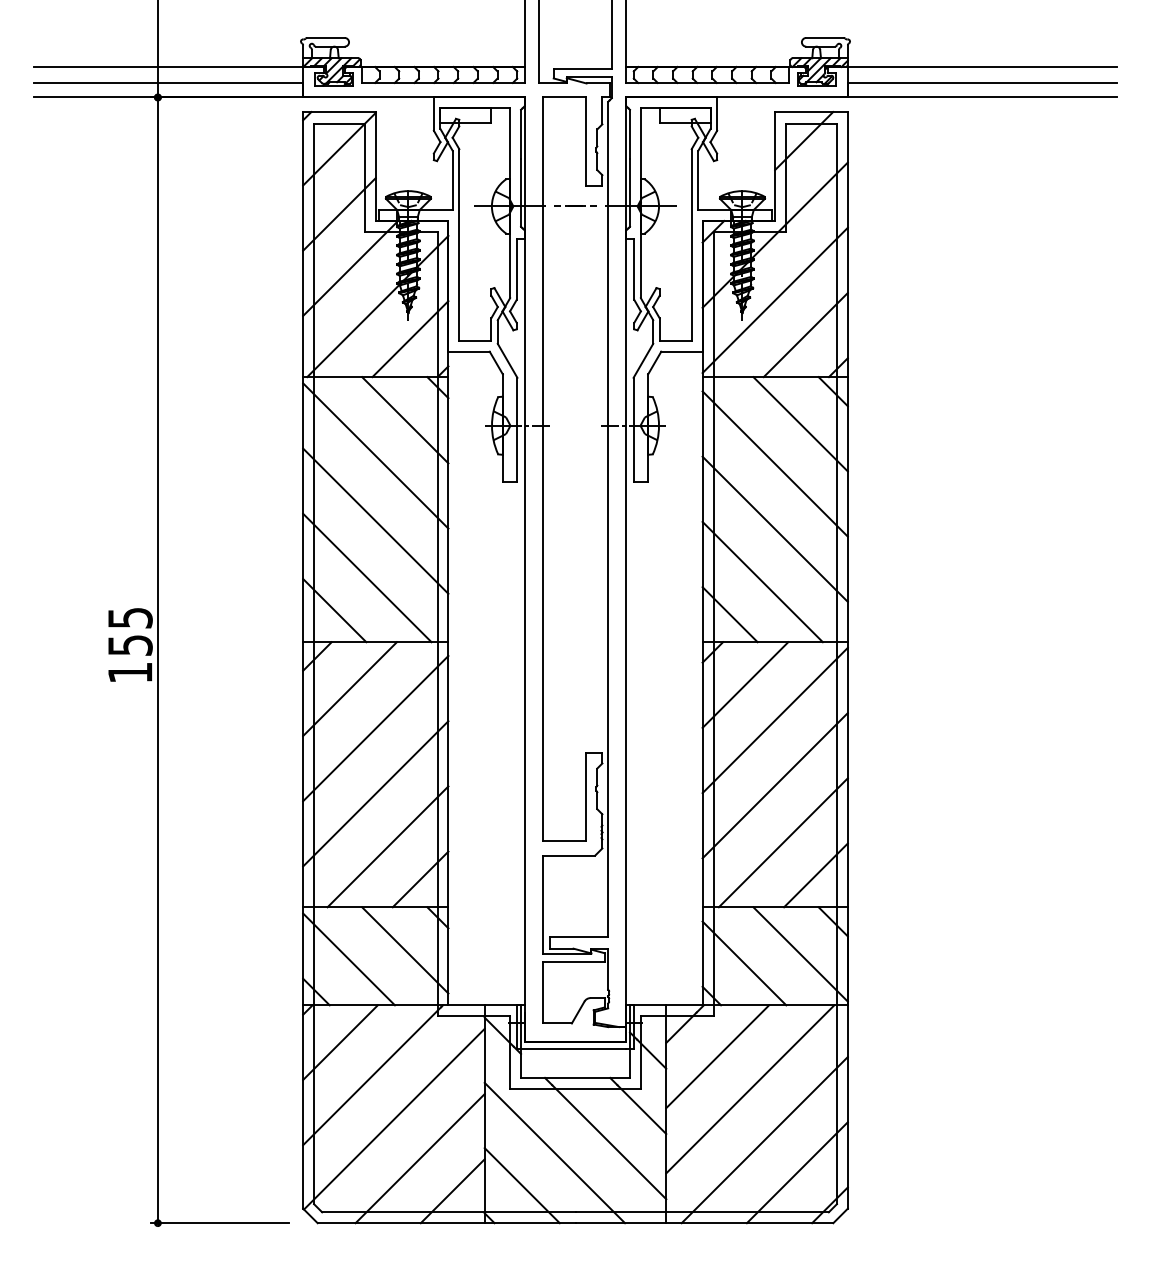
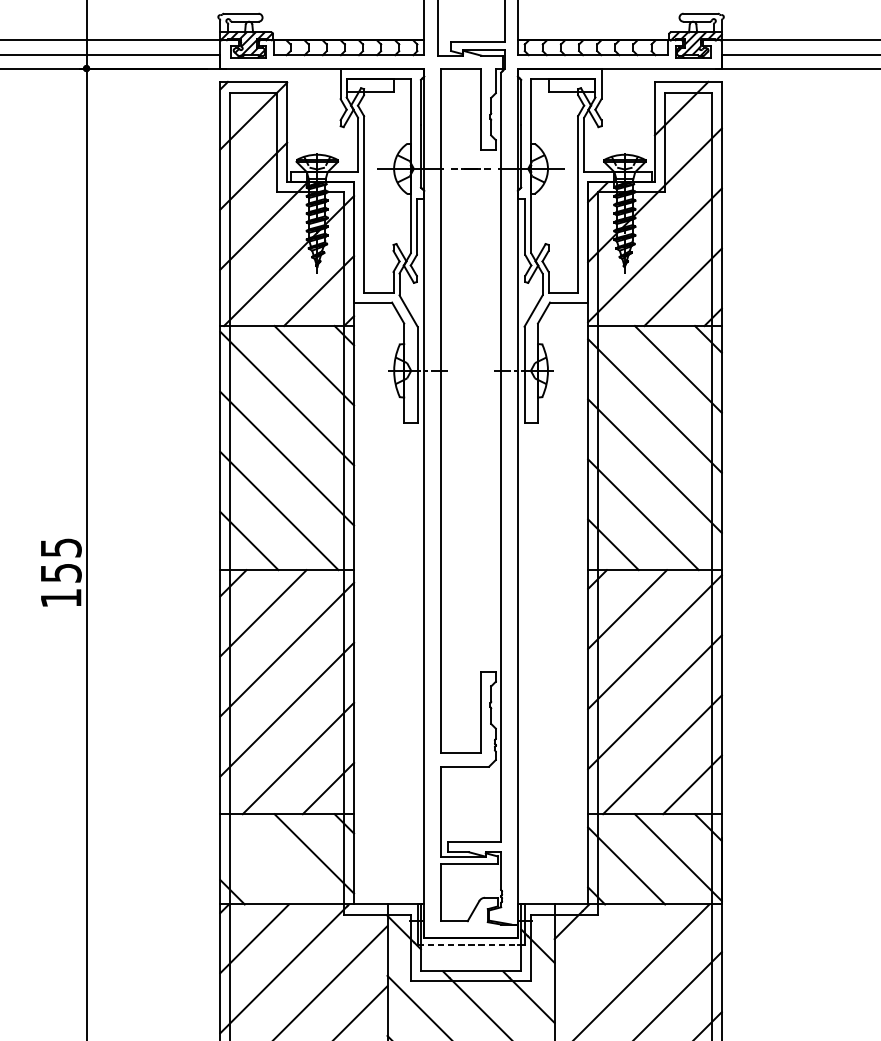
line: (348, 959) -> (262, 862), removed
line: (572, 1048) -> (468, 944), solid -> dashed
line: (717, 1056) -> (601, 951), removed

